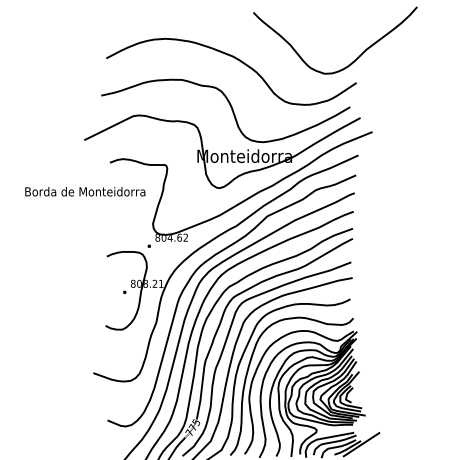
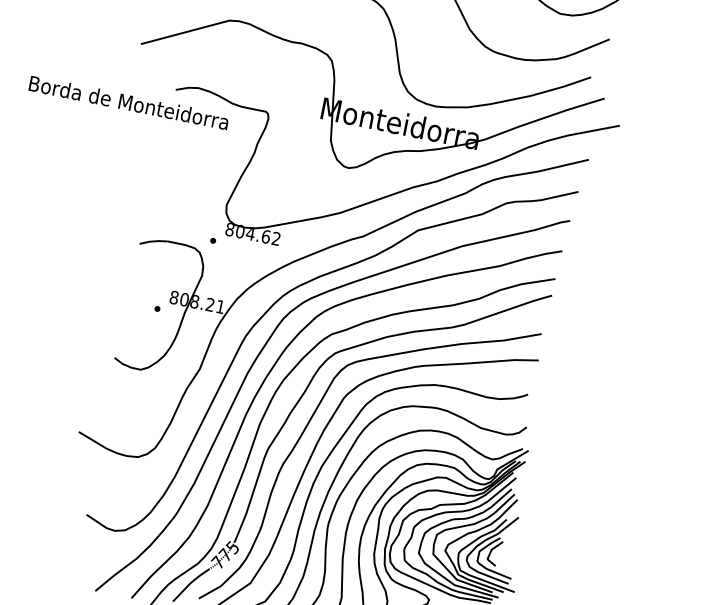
text: (85, 191) -> (129, 102), moved

